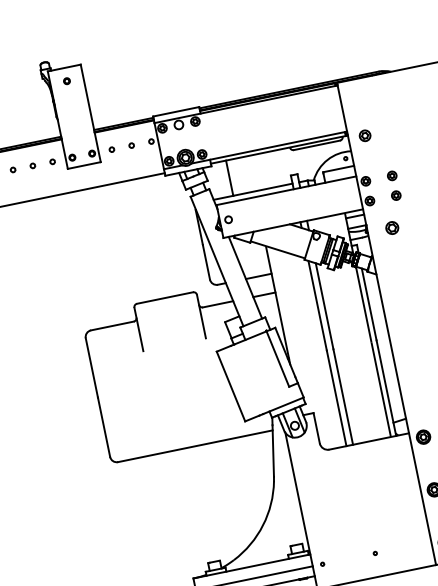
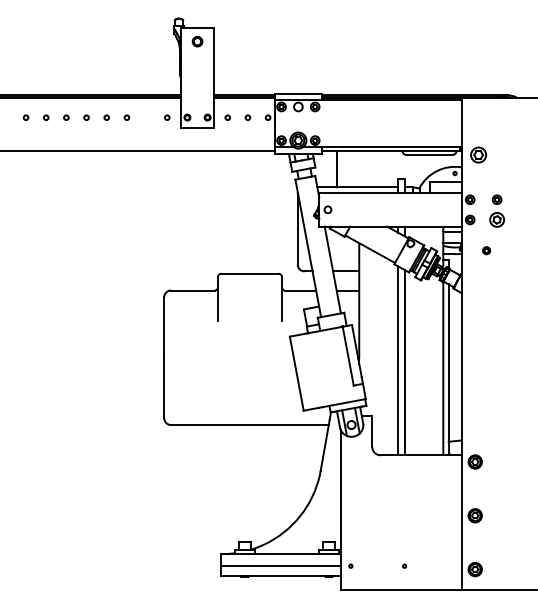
part: (66, 81) -> (197, 41), size x1.6
part: (364, 135) -> (478, 154), size x1.4
circle: (32, 165) -> (146, 117), removed
part: (395, 195) -> (496, 219), size x1.6
part: (392, 227) -> (486, 250), size x0.6

